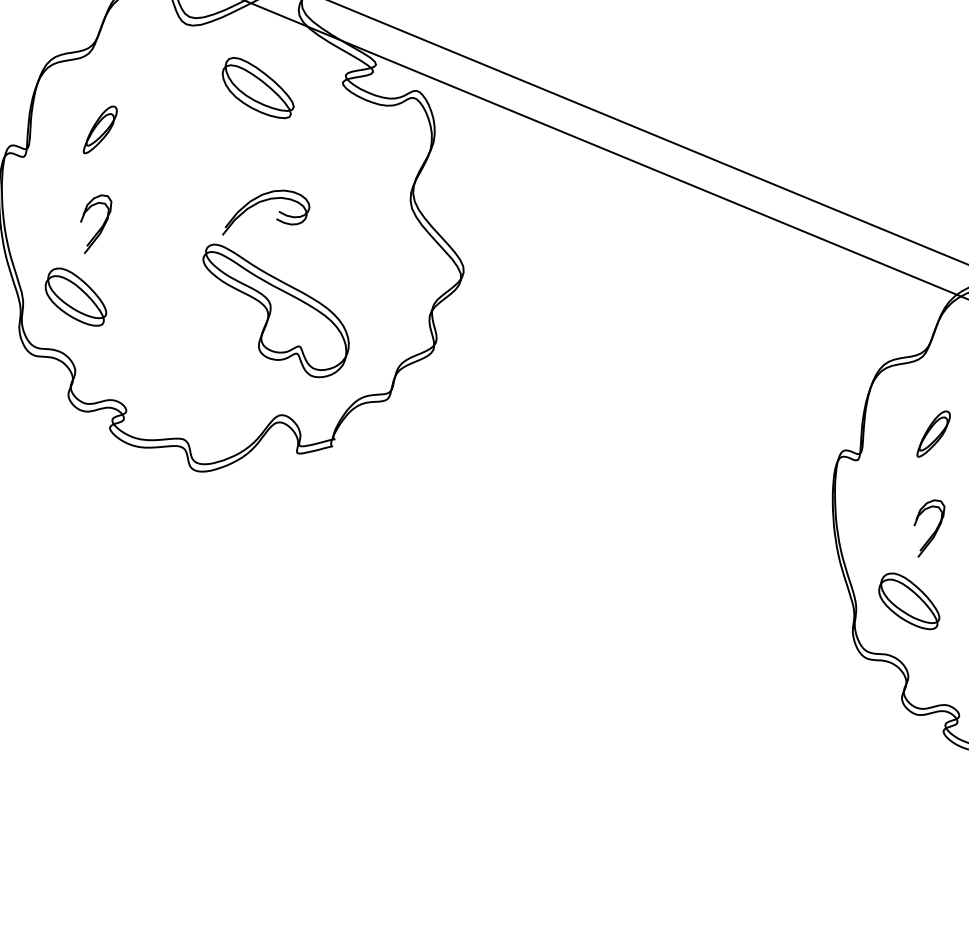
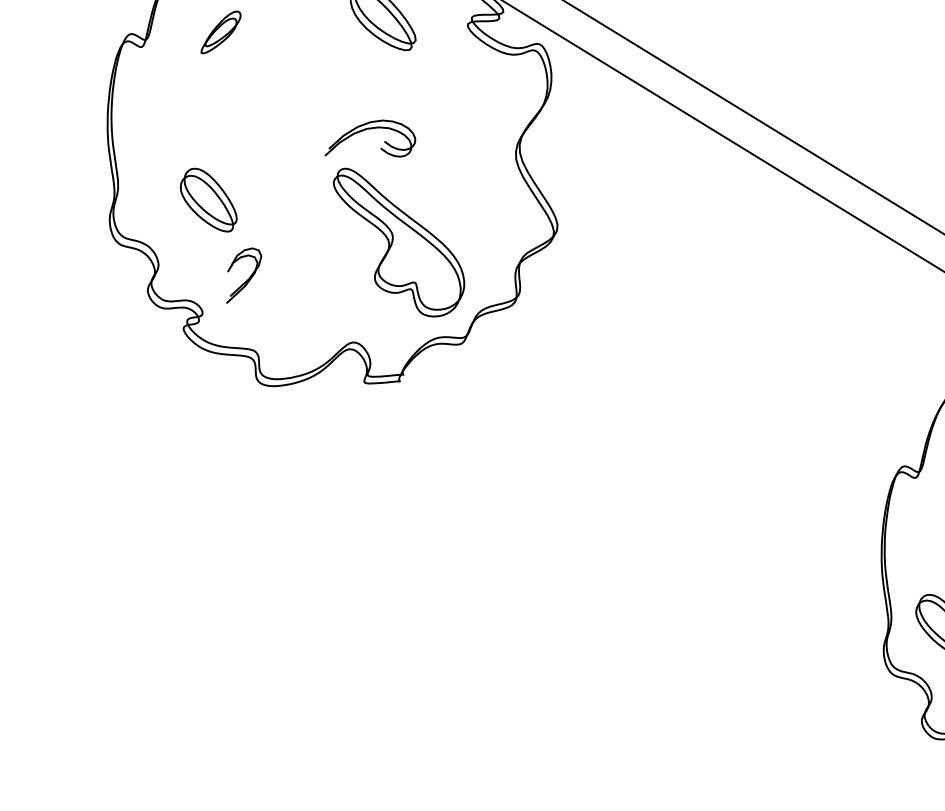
part: (96, 223) -> (243, 275), moved
part: (75, 296) -> (208, 199), moved
part: (275, 310) -> (397, 243), moved

